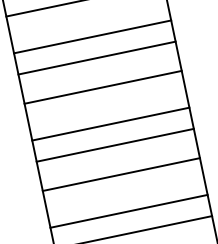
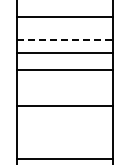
line: (91, 36) -> (64, 39), solid -> dashed
line: (110, 123) -> (64, 92), removed
line: (120, 174) -> (64, 123), removed
line: (128, 210) -> (64, 145), removed

